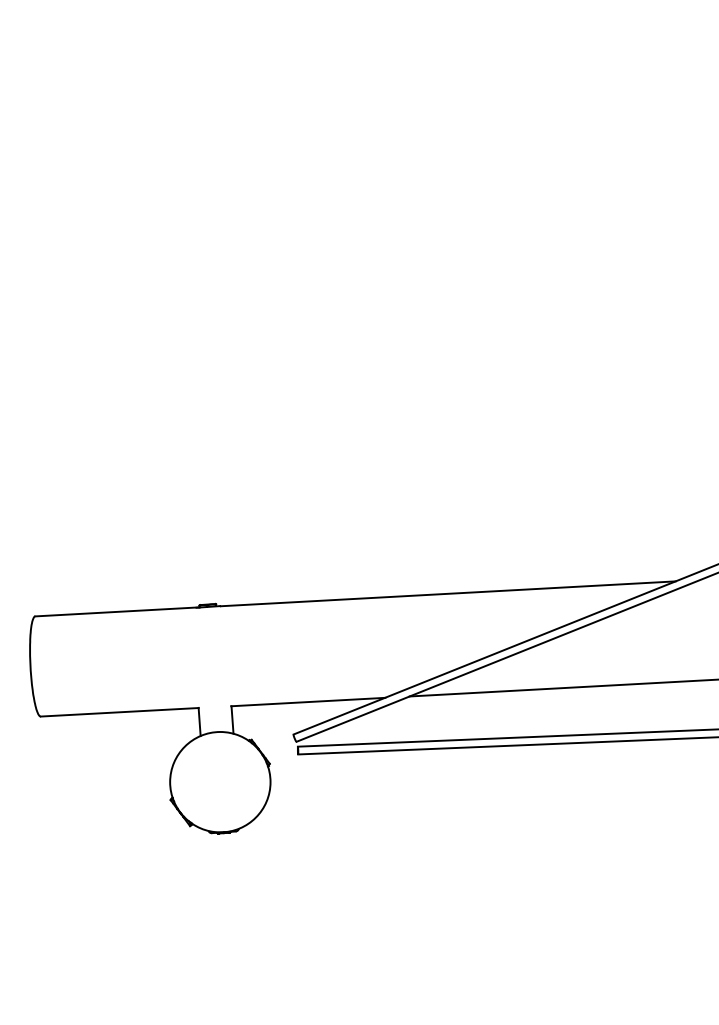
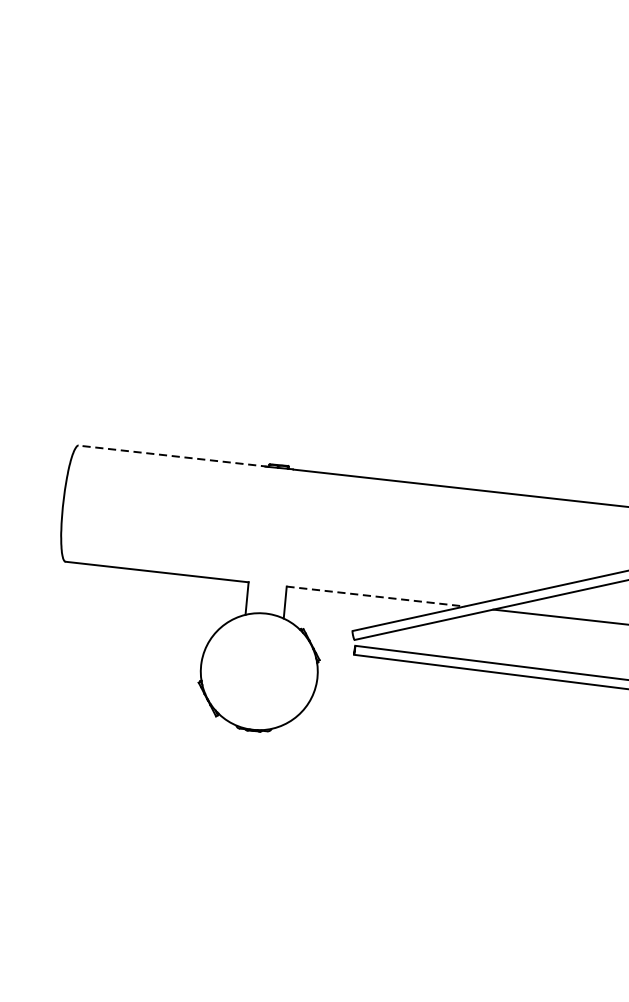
line: (116, 611) -> (172, 455), solid -> dashed
line: (308, 702) -> (375, 597), solid -> dashed

